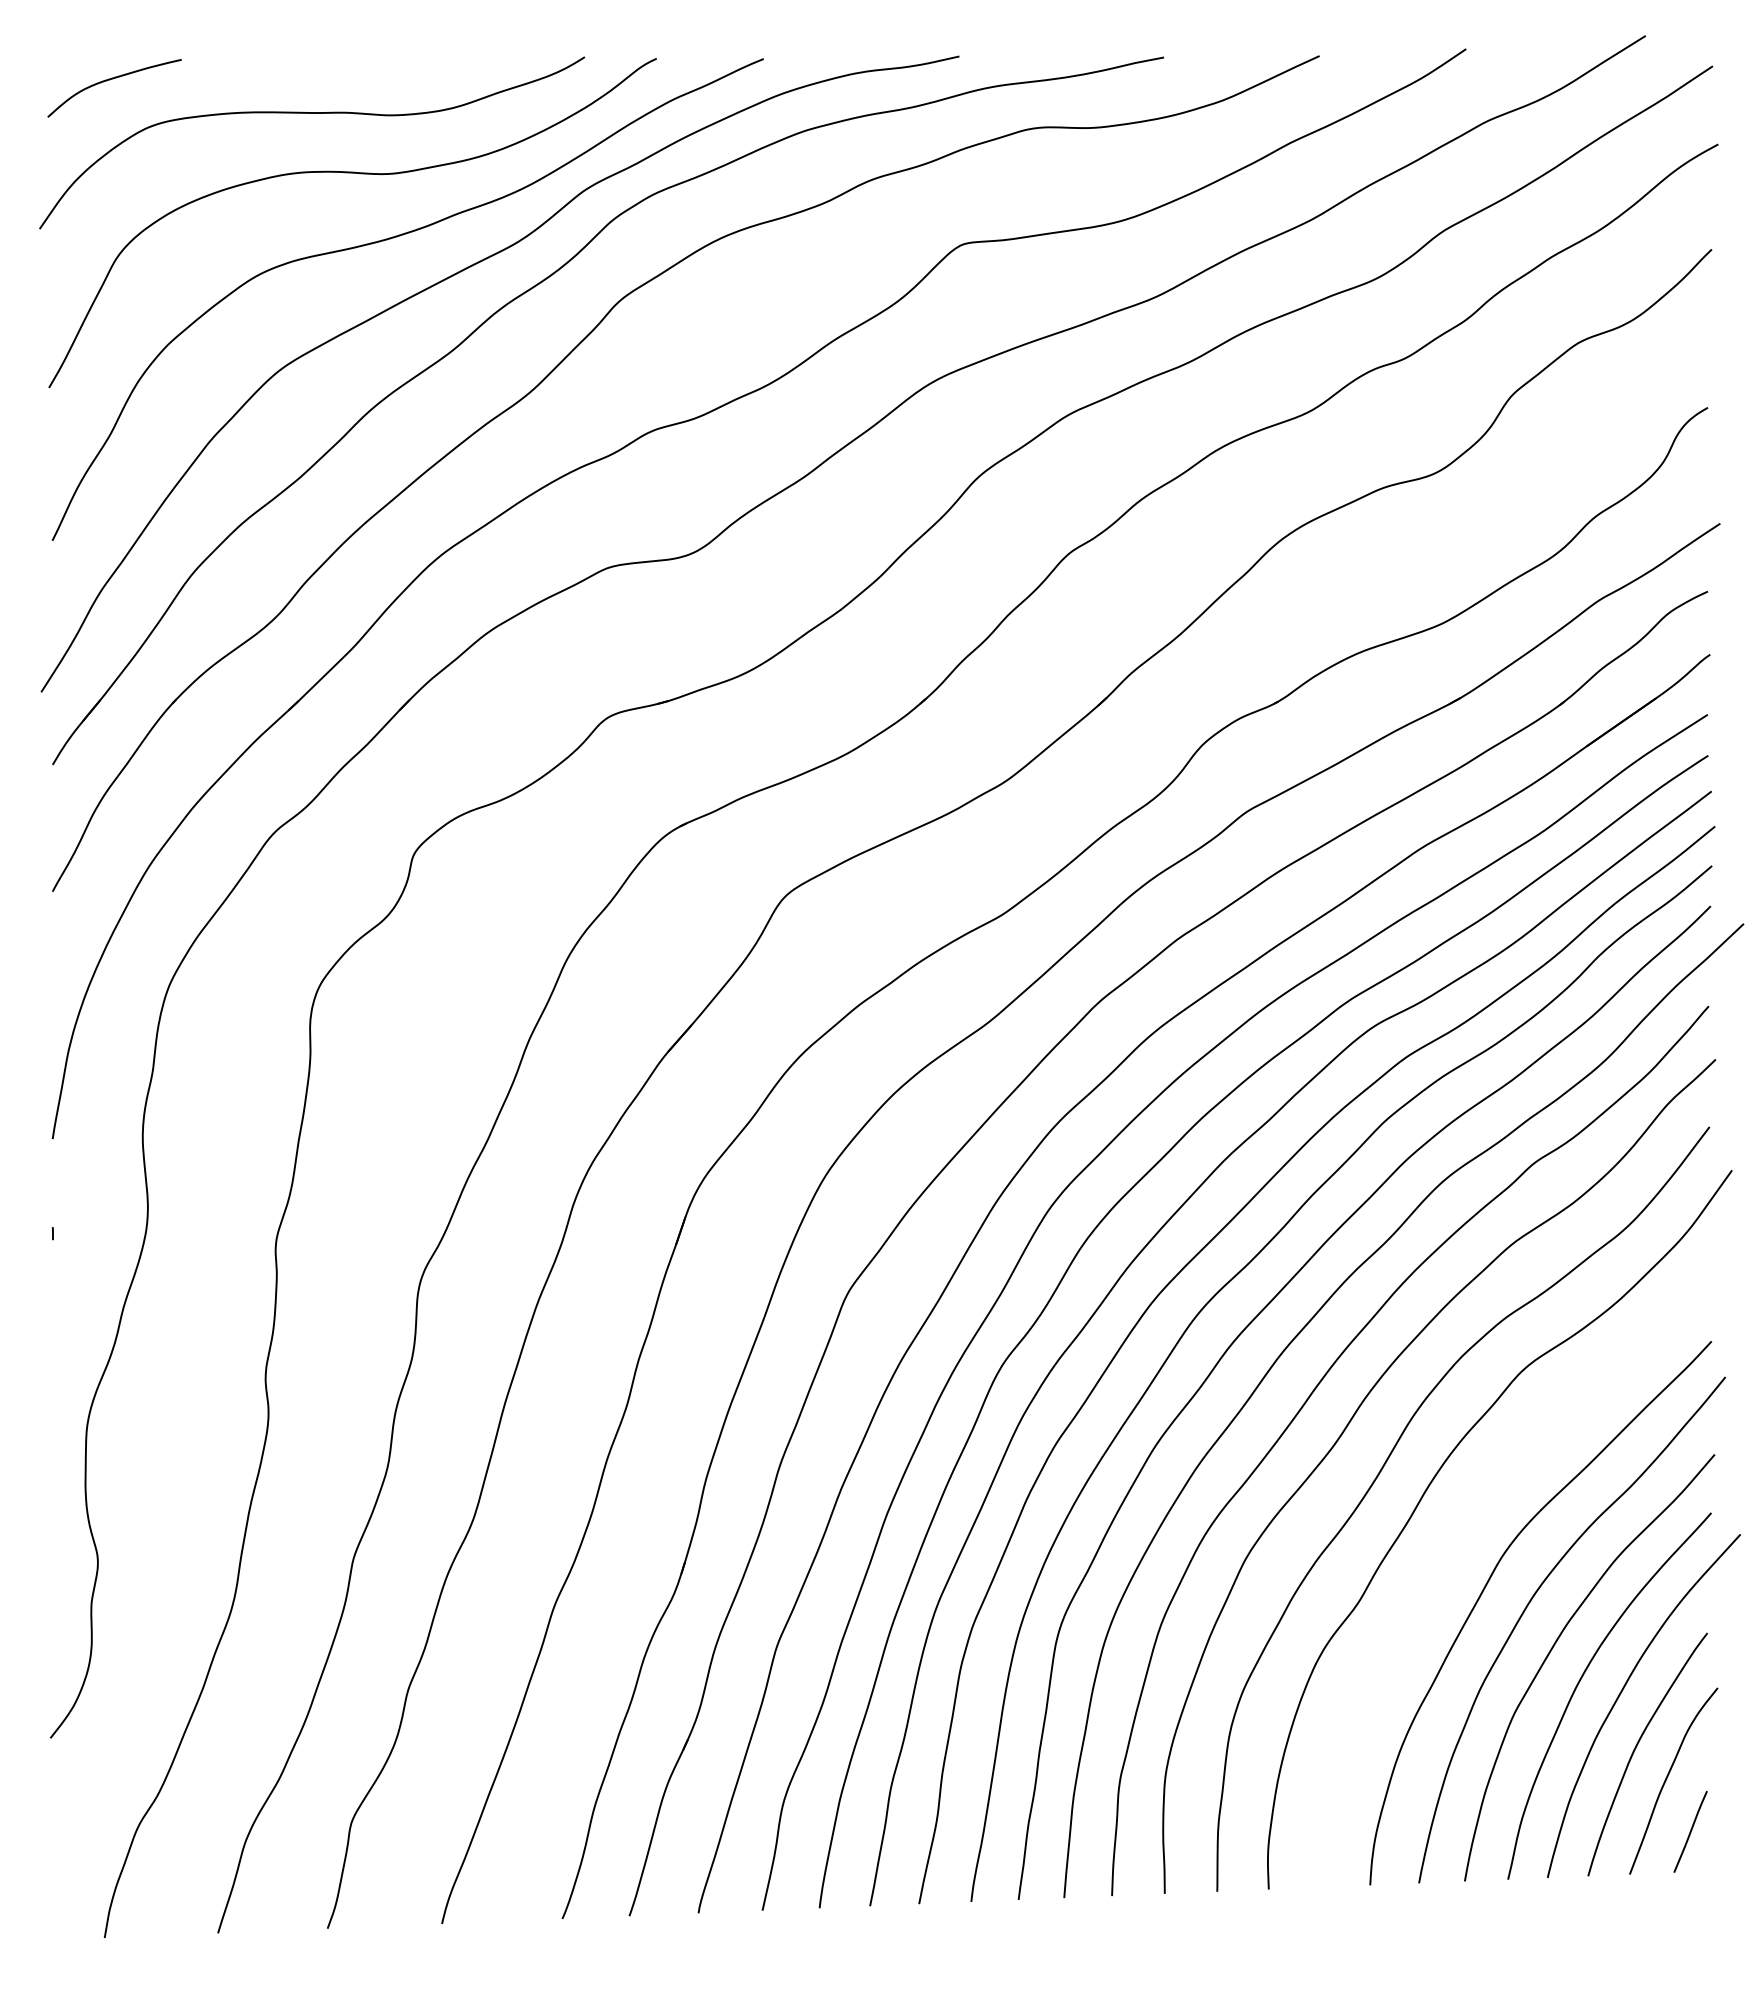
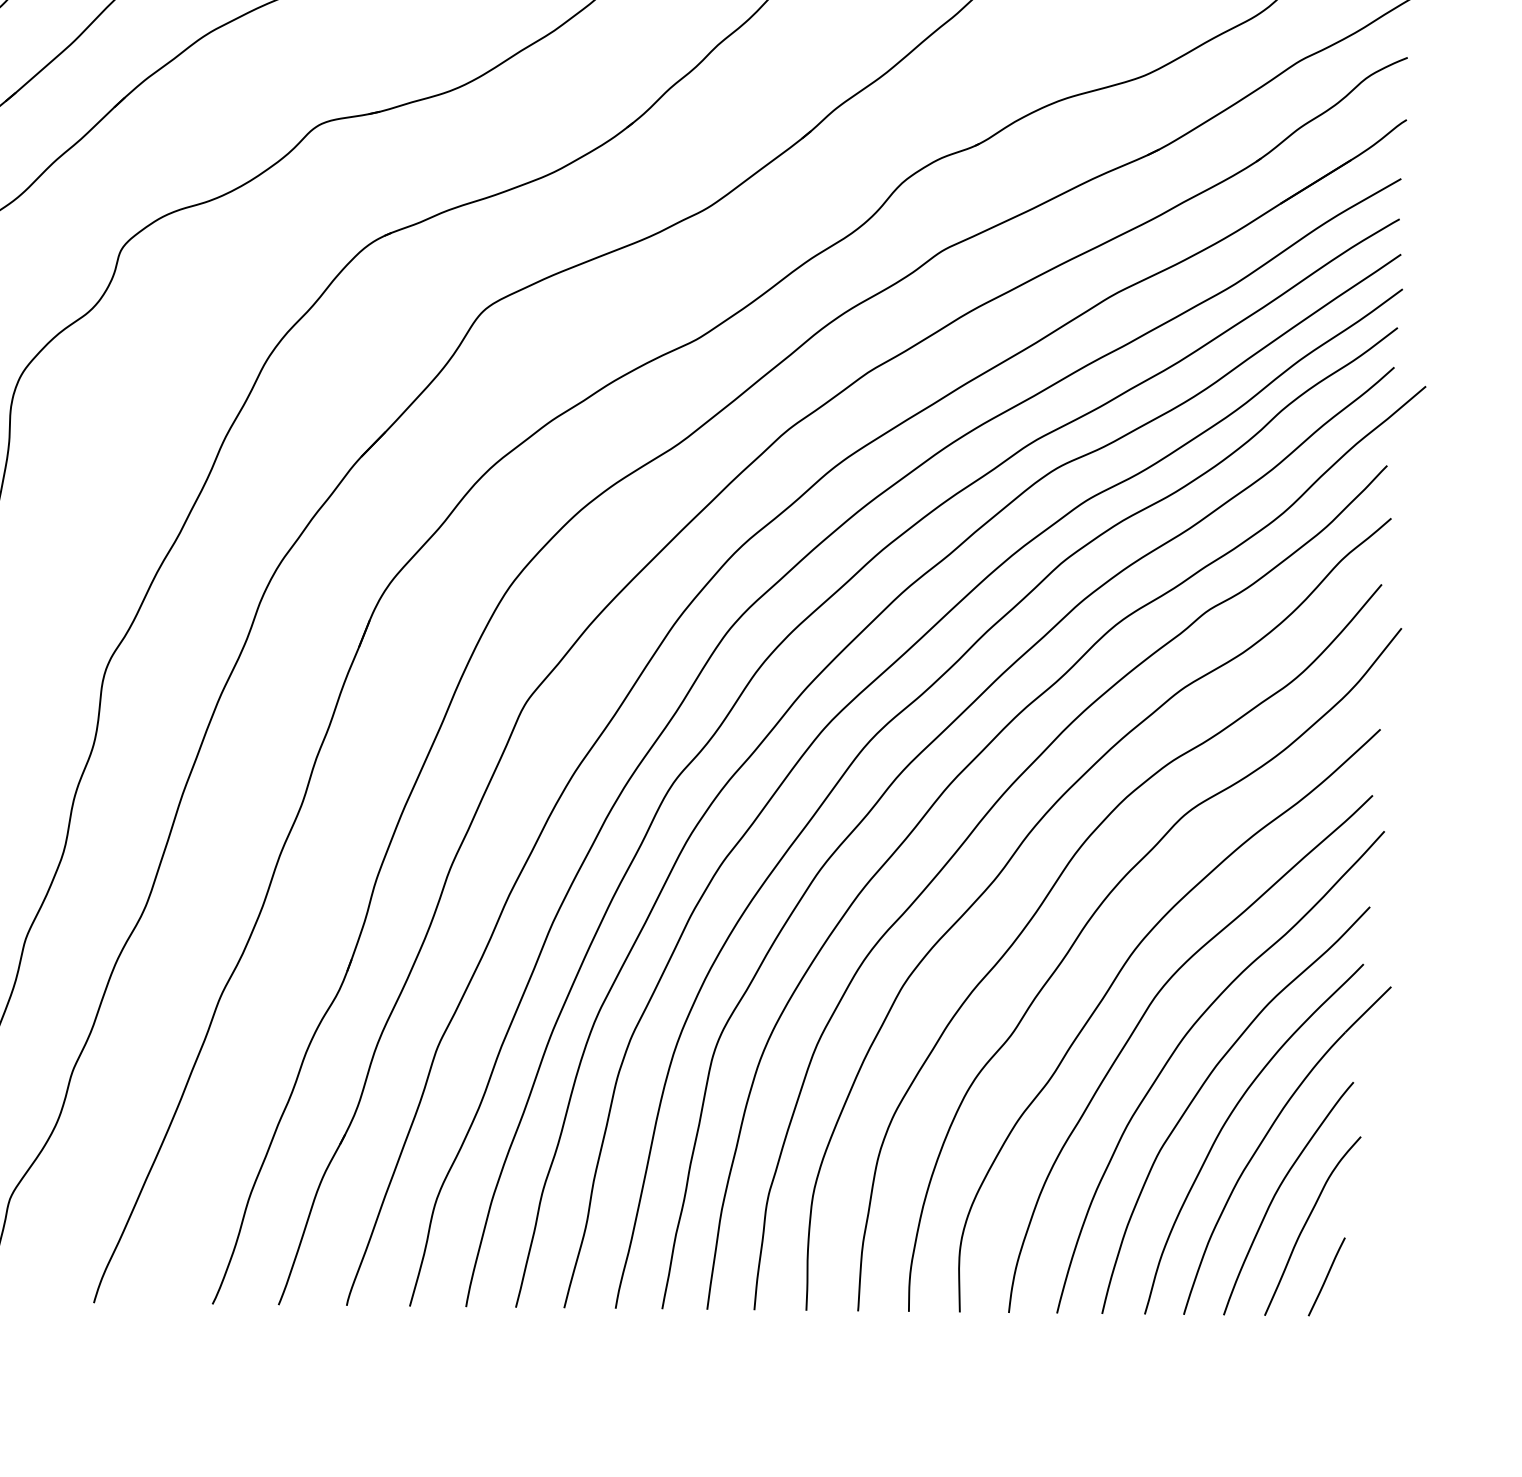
curve: (1456, 1550) -> (1111, 988), added

